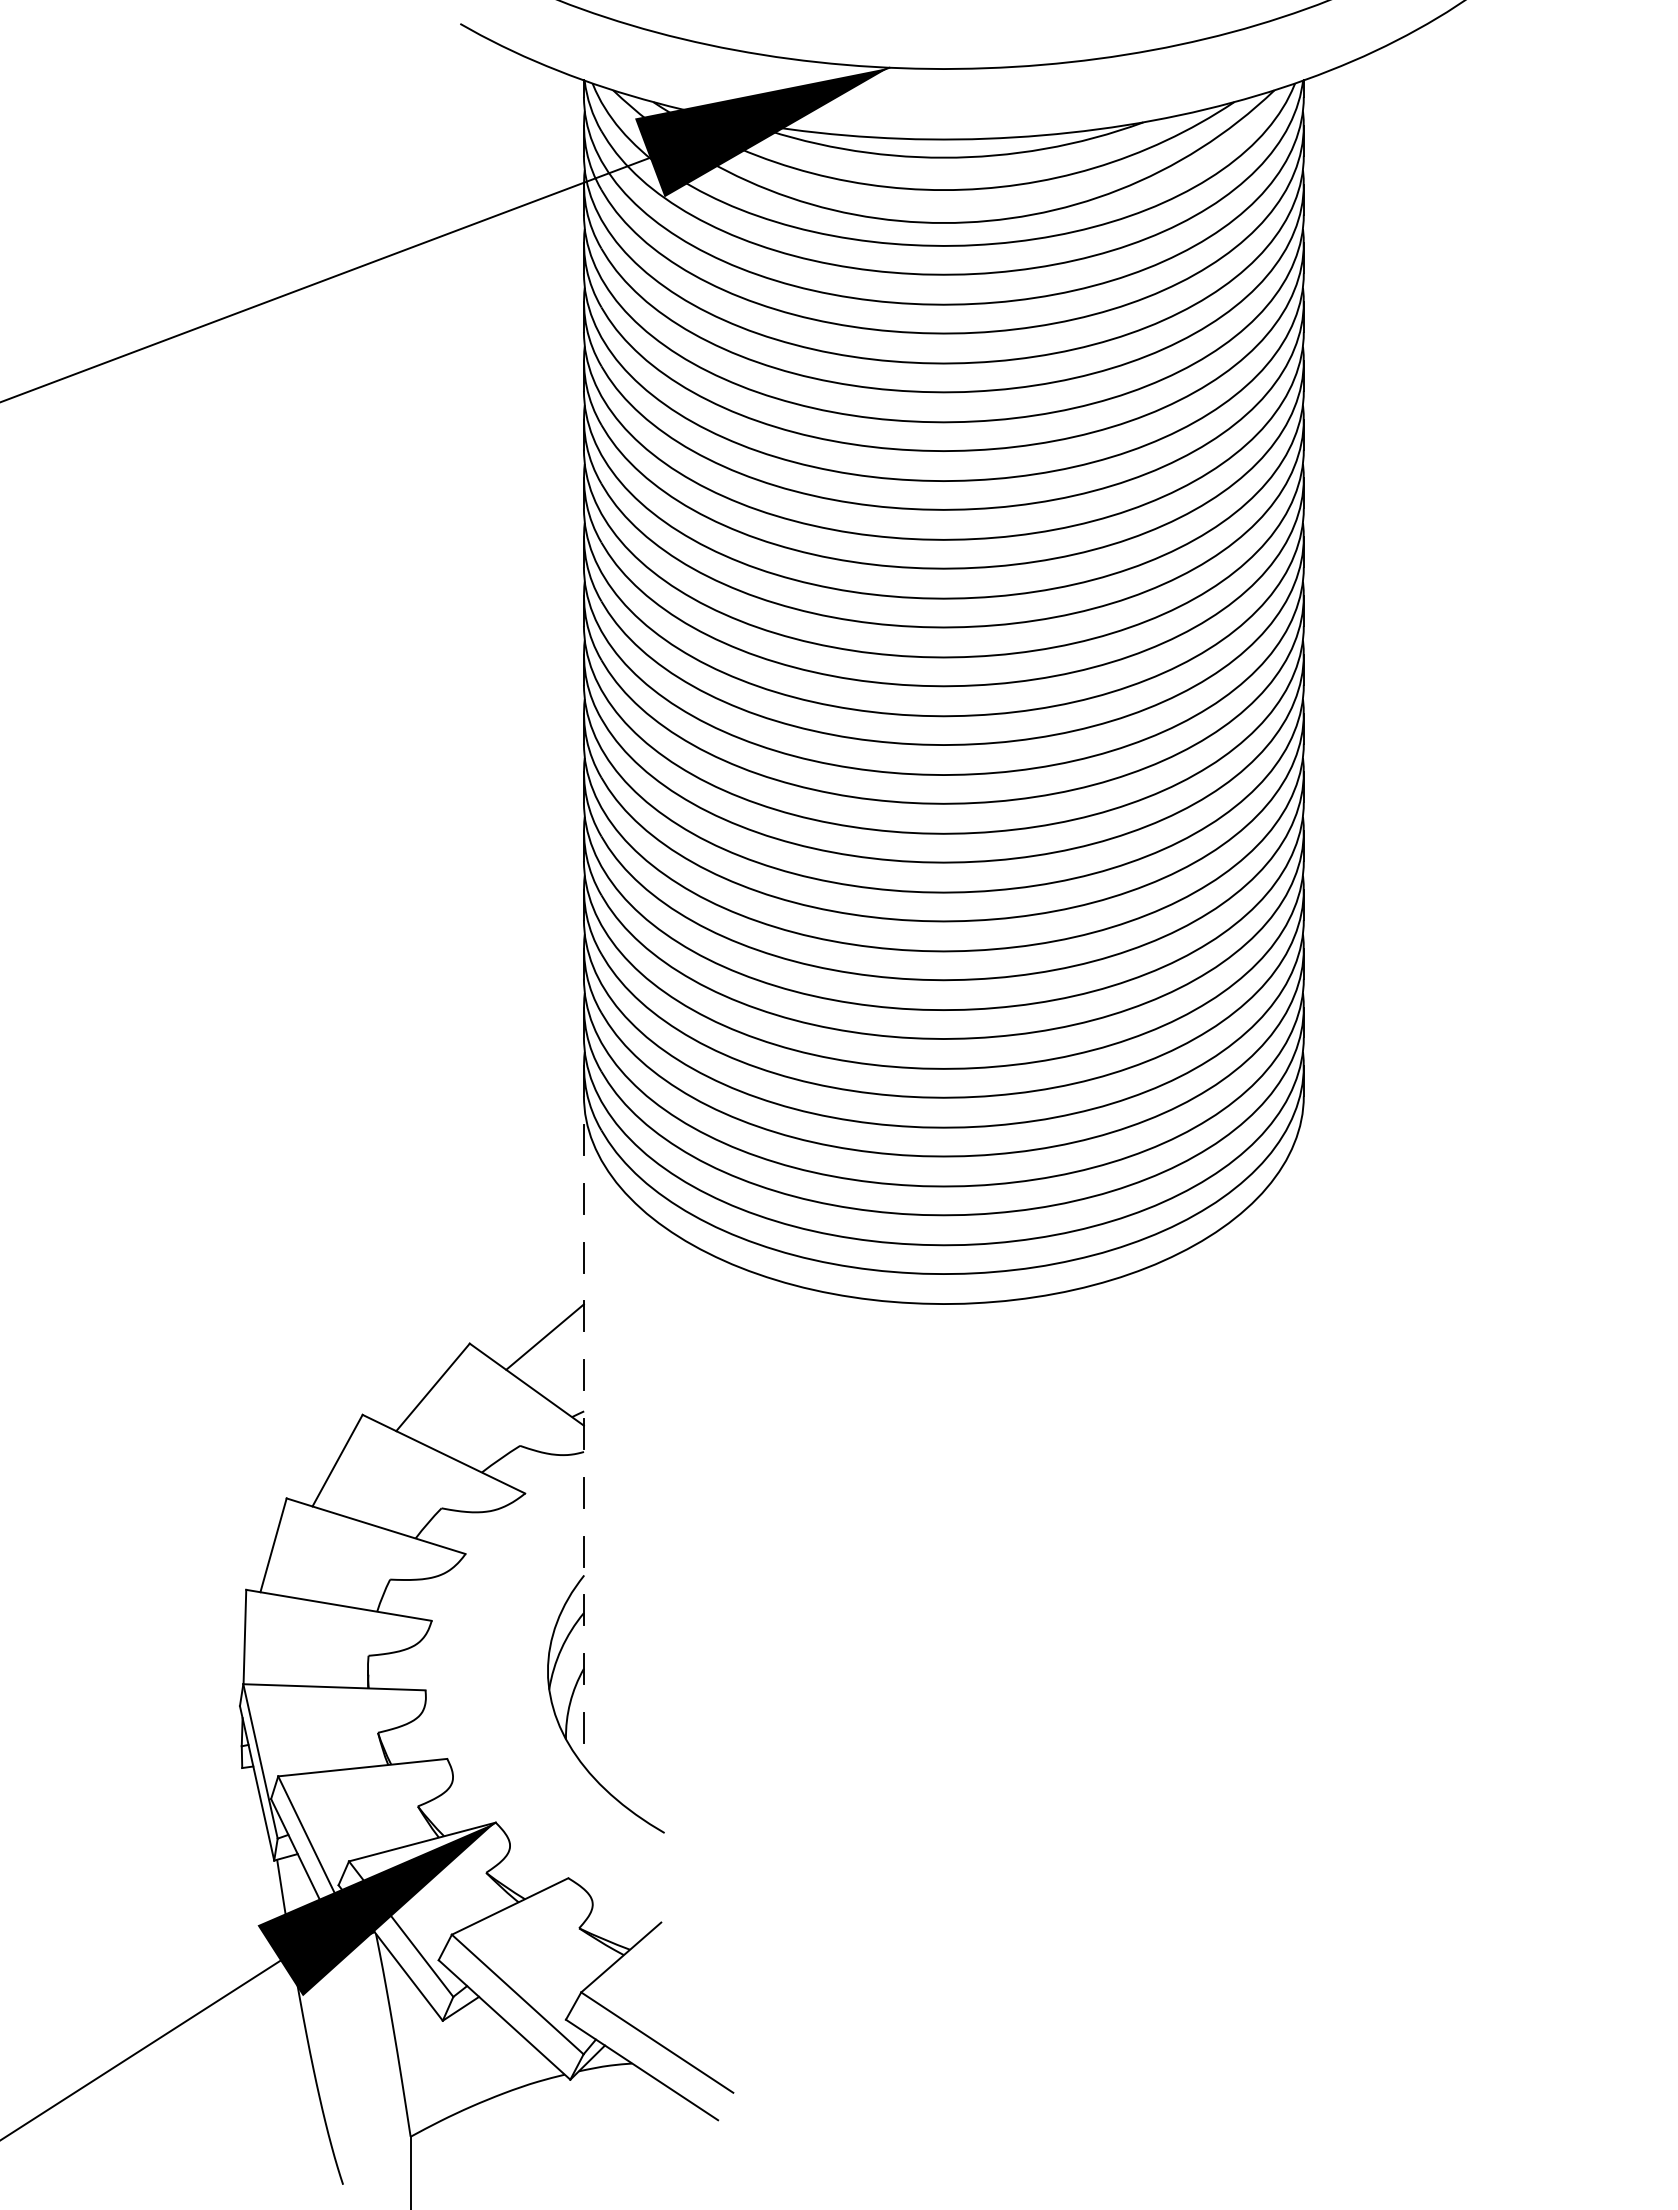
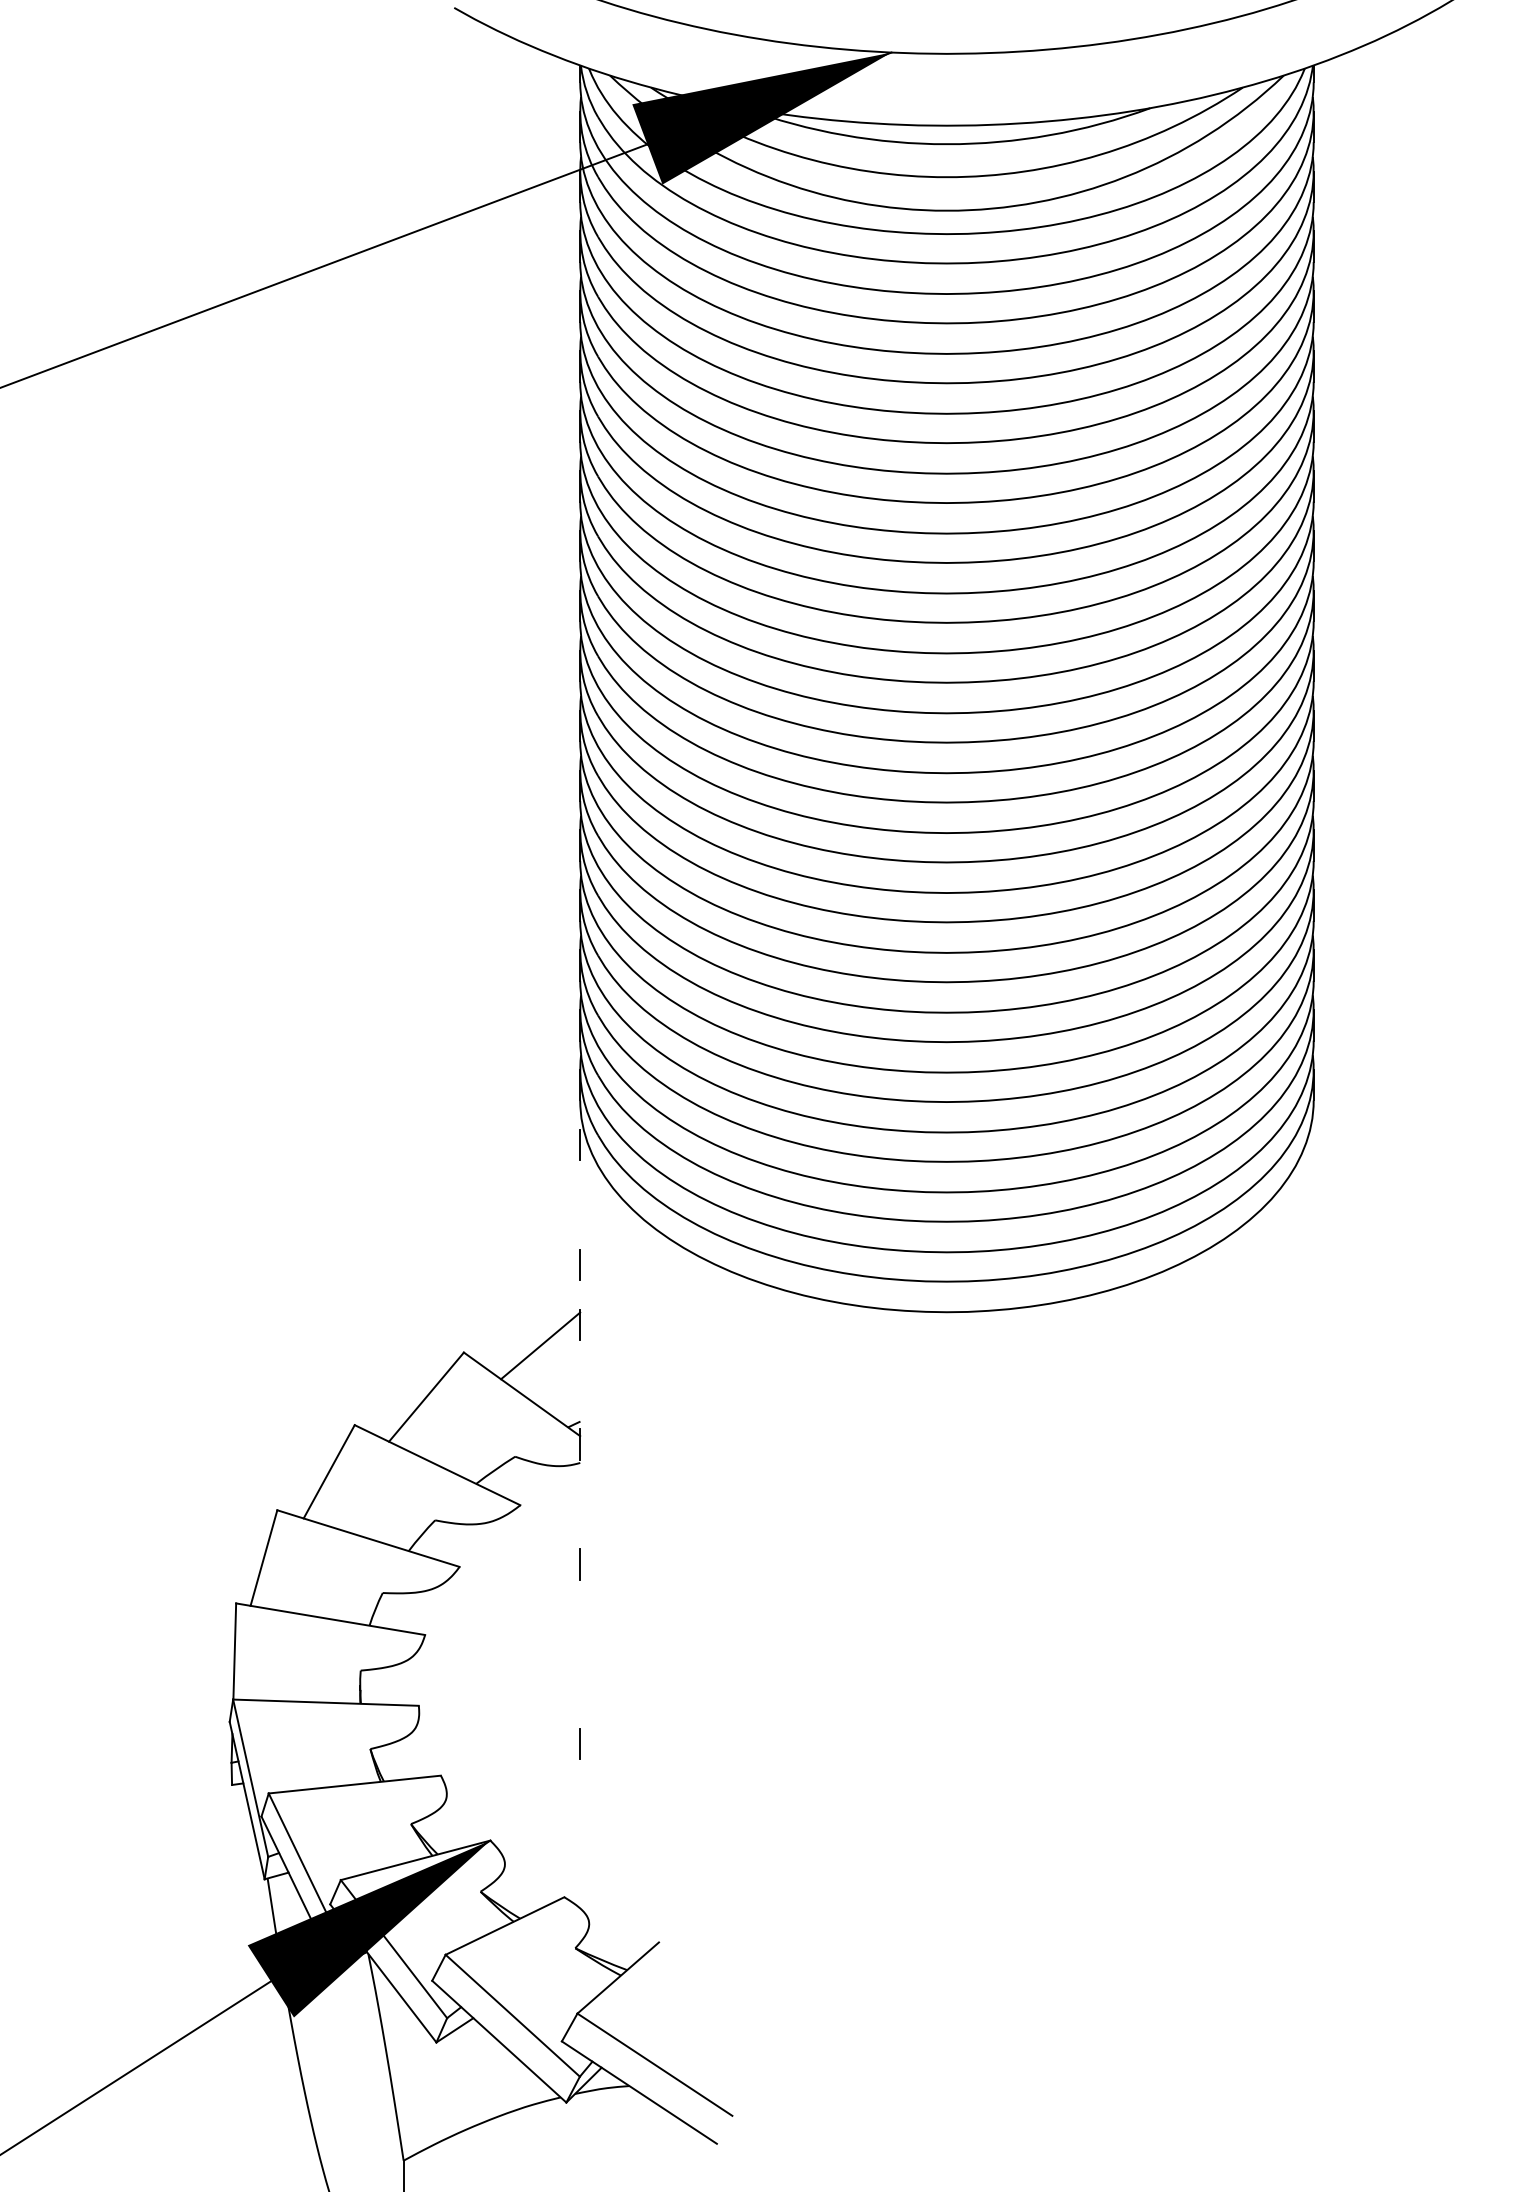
line: (583, 1198) -> (579, 1204), removed
line: (583, 1375) -> (579, 1385), removed
line: (583, 1492) -> (579, 1504), removed
part: (584, 1684) -> (580, 1699), removed

